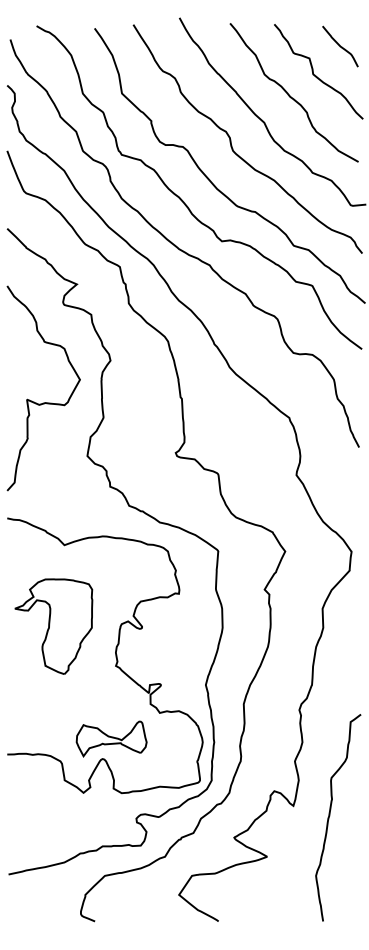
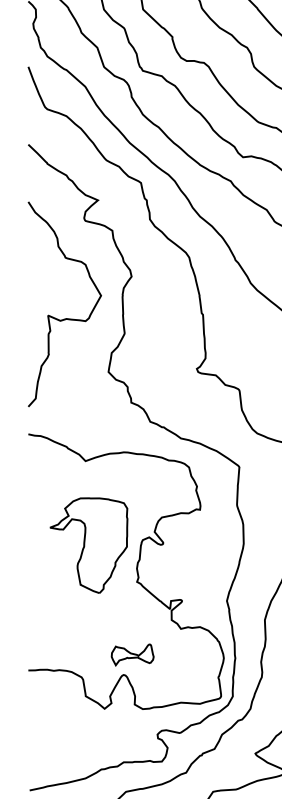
part: (53, 626) -> (88, 545), moved
part: (111, 738) -> (132, 654), size x0.6

